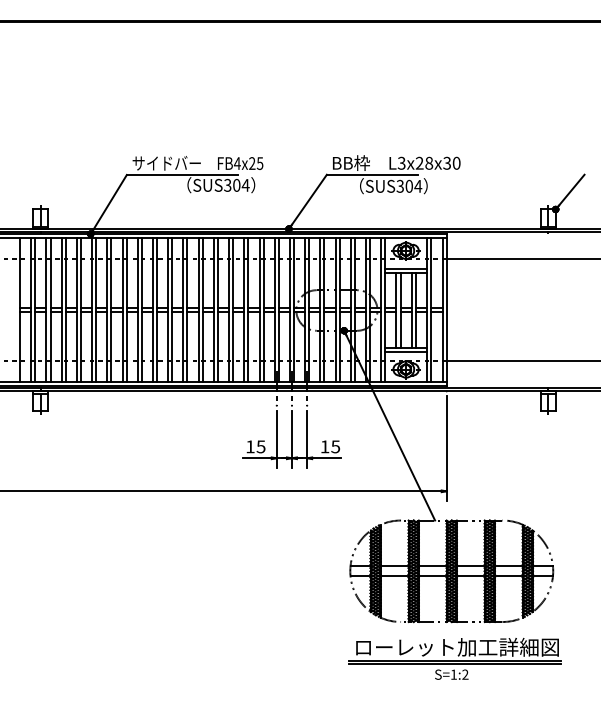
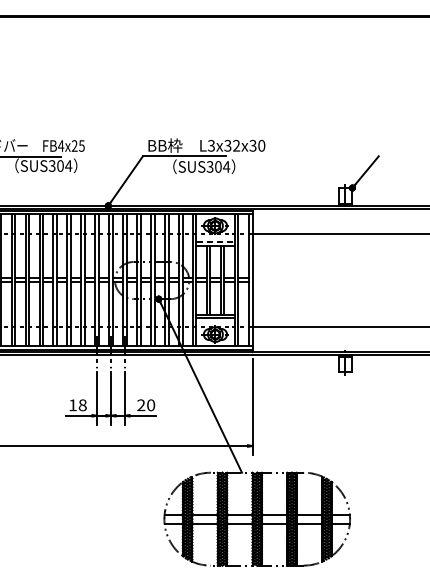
text: (424, 162) -> (232, 145), L3x28x30 -> L3x32x30
line: (406, 268) -> (215, 242), solid -> dashed
text: (260, 446) -> (82, 404), 15 -> 18
text: (330, 446) -> (146, 404), 15 -> 20

